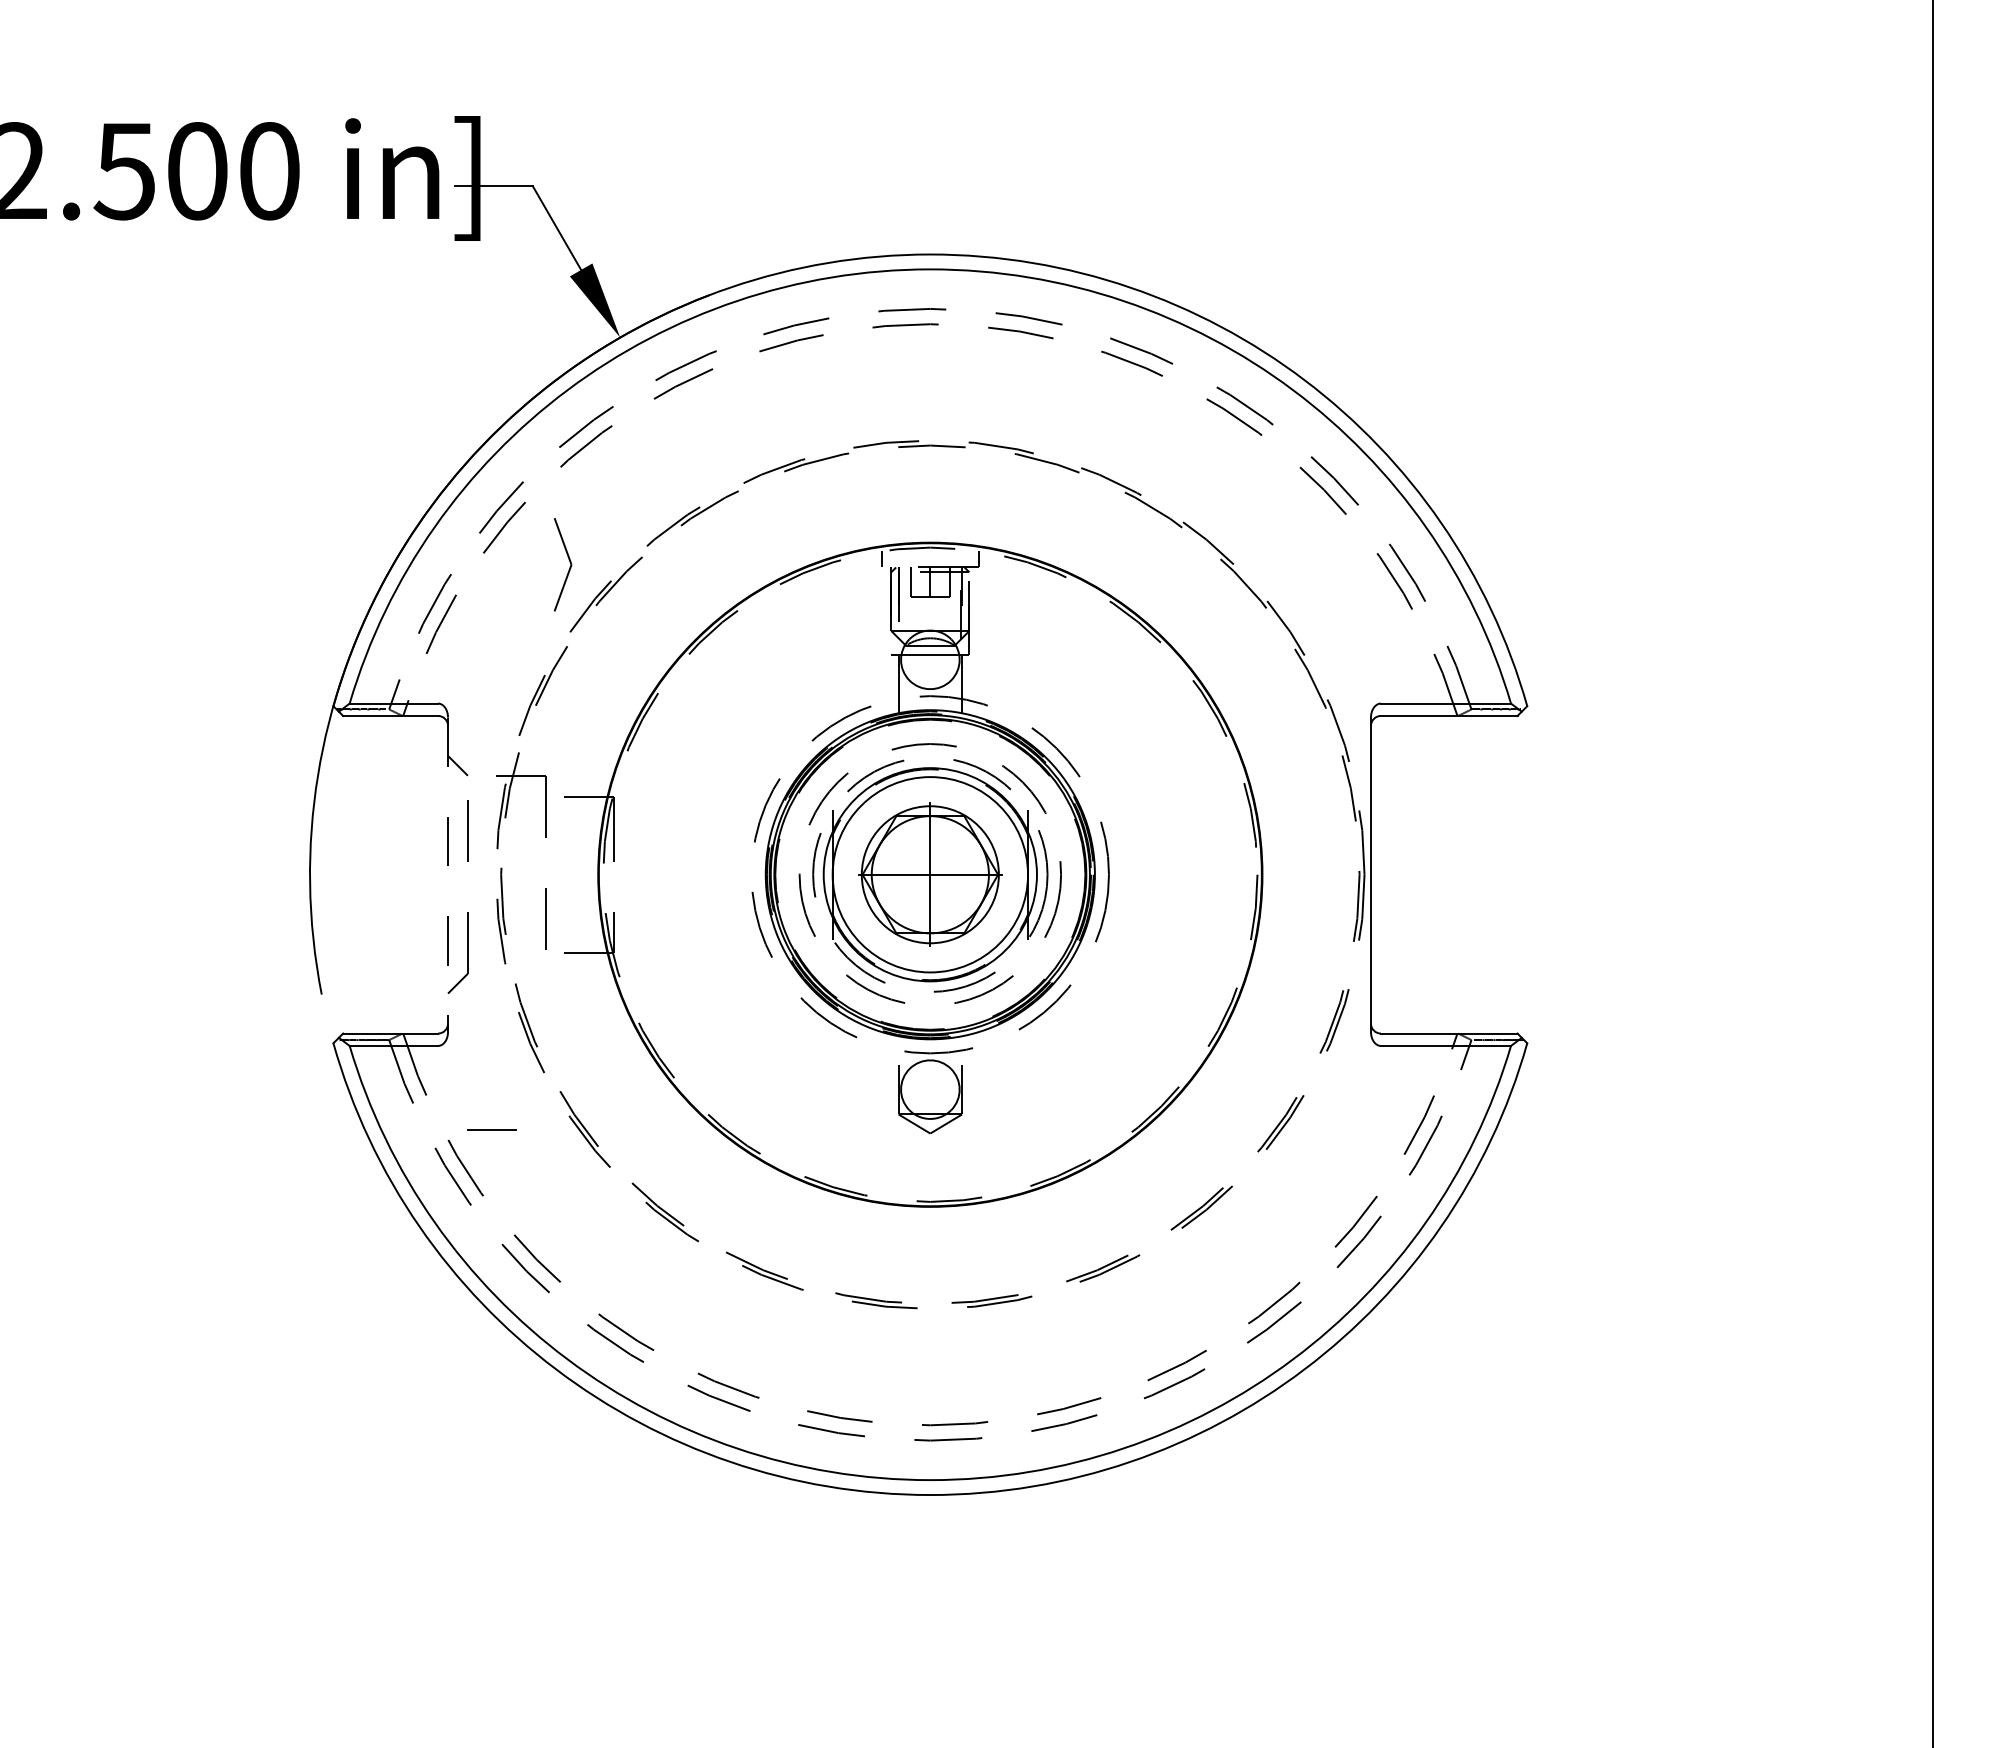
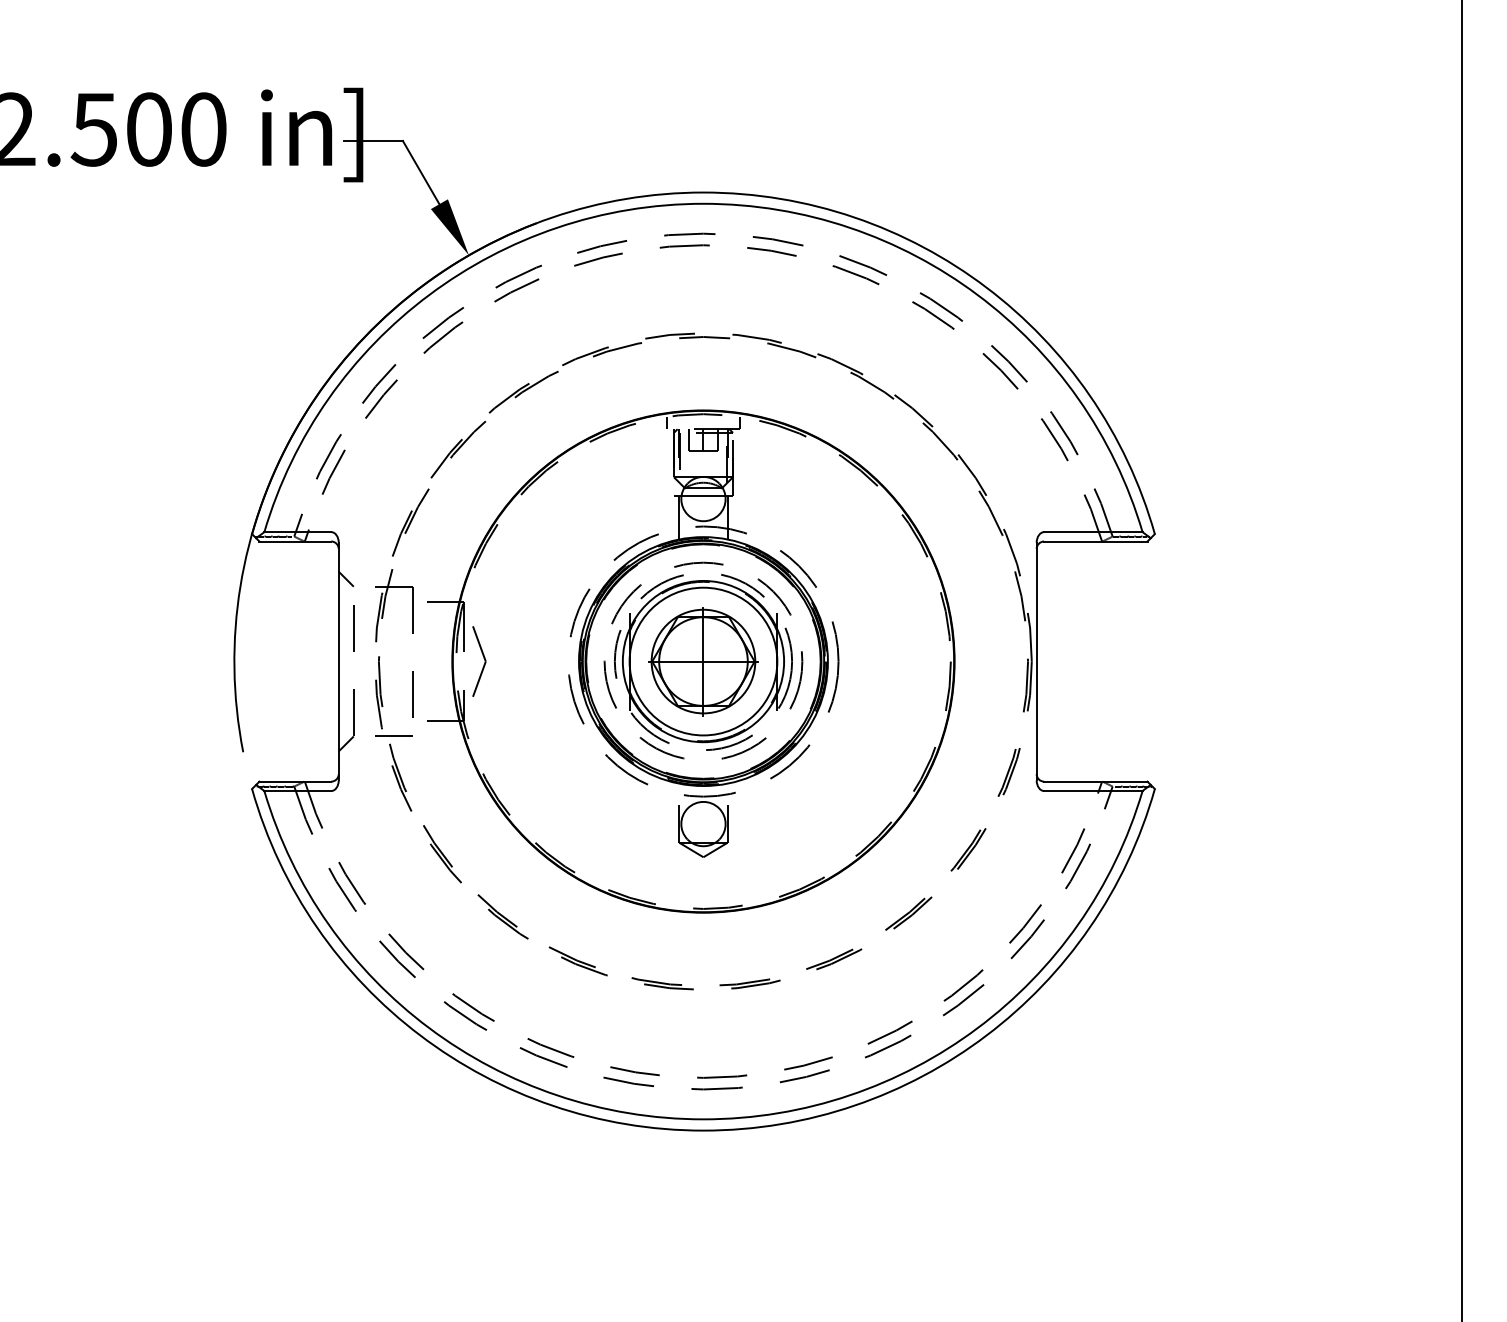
part: (569, 562) -> (484, 659), moved
line: (448, 875) -> (339, 662), dashed -> solid
line: (491, 1129) -> (393, 736), moved

